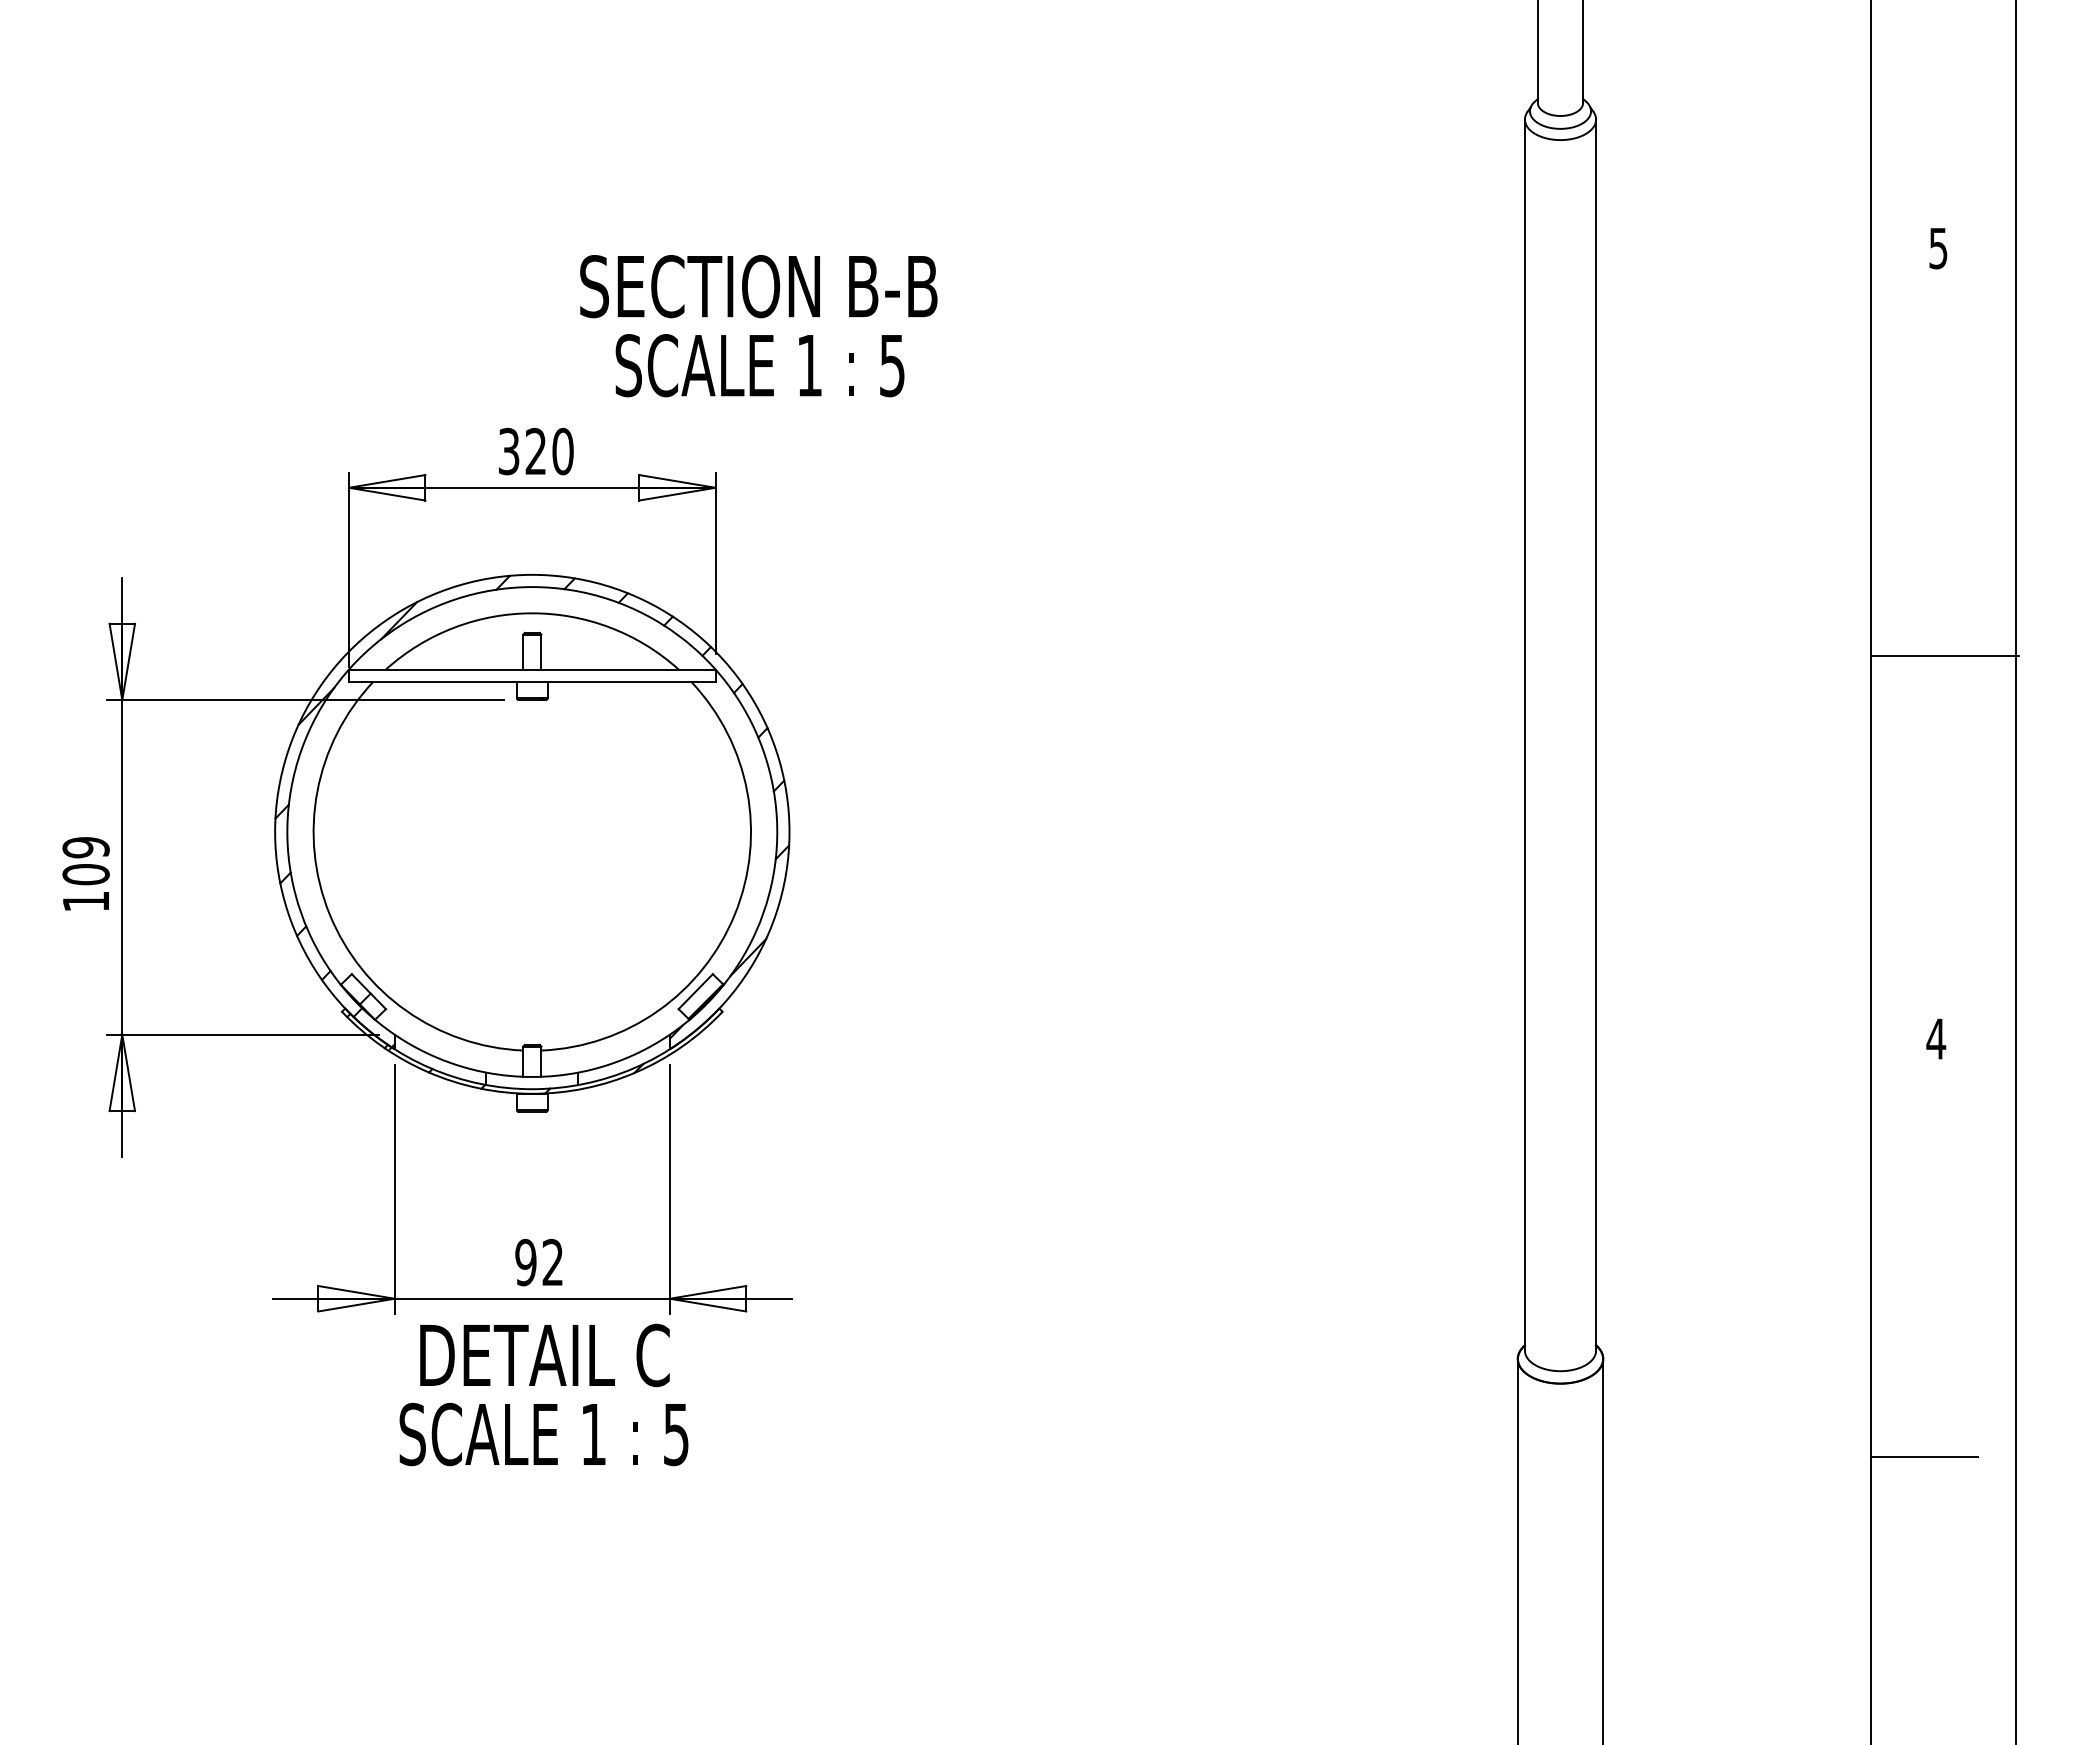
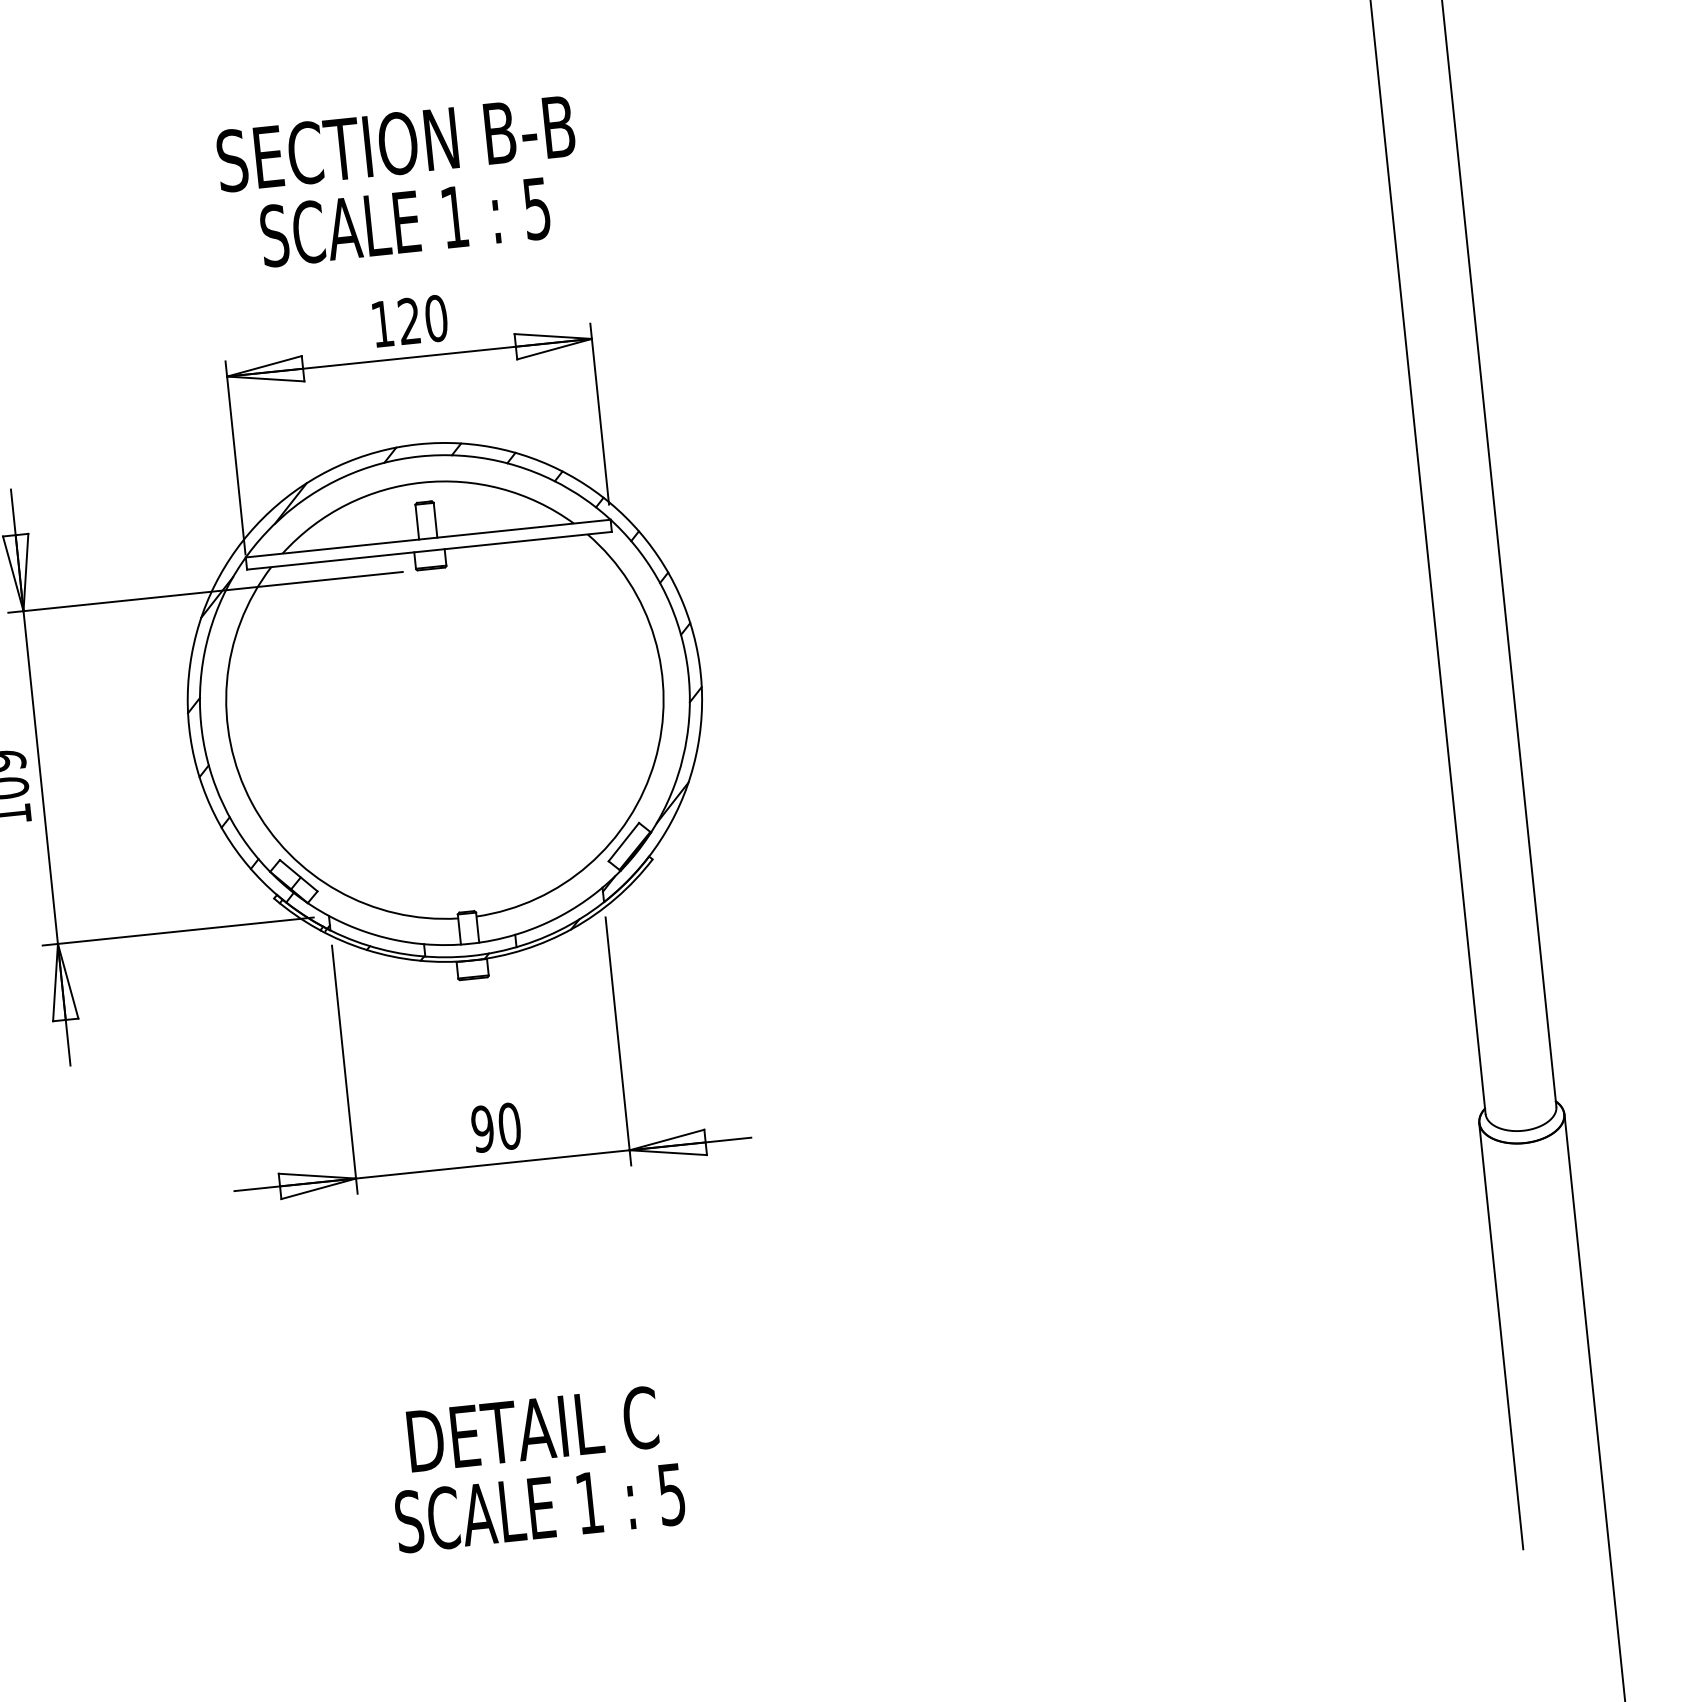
text: (758, 326) -> (399, 183), moved
text: (509, 451) -> (383, 323), 320 -> 120
text: (552, 1262) -> (509, 1126), 92 -> 90
text: (543, 1394) -> (535, 1468), moved

